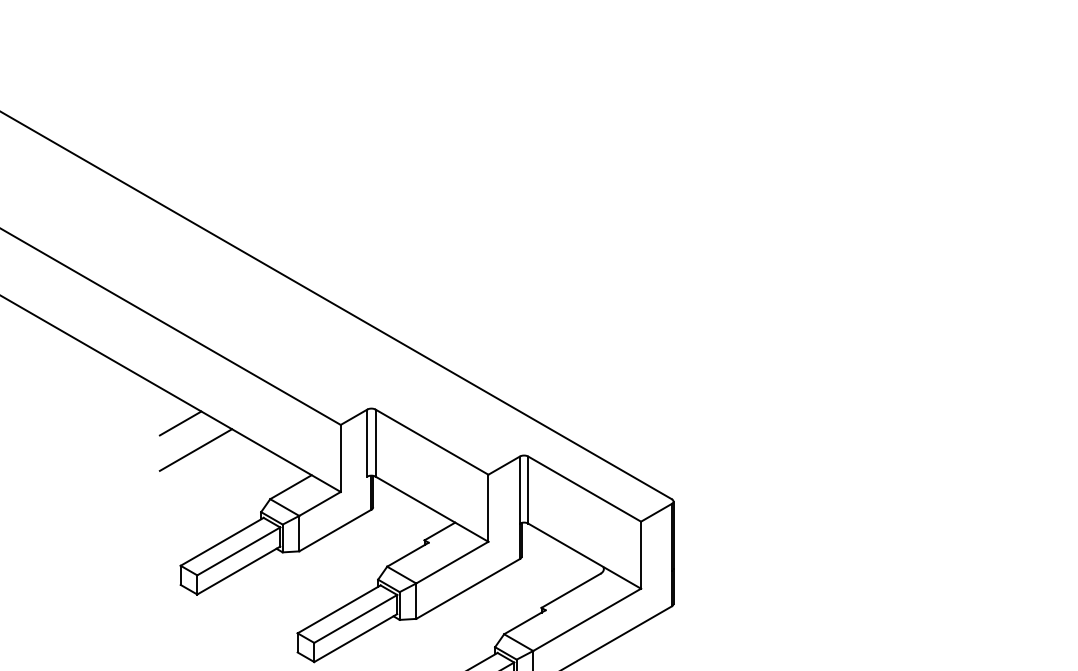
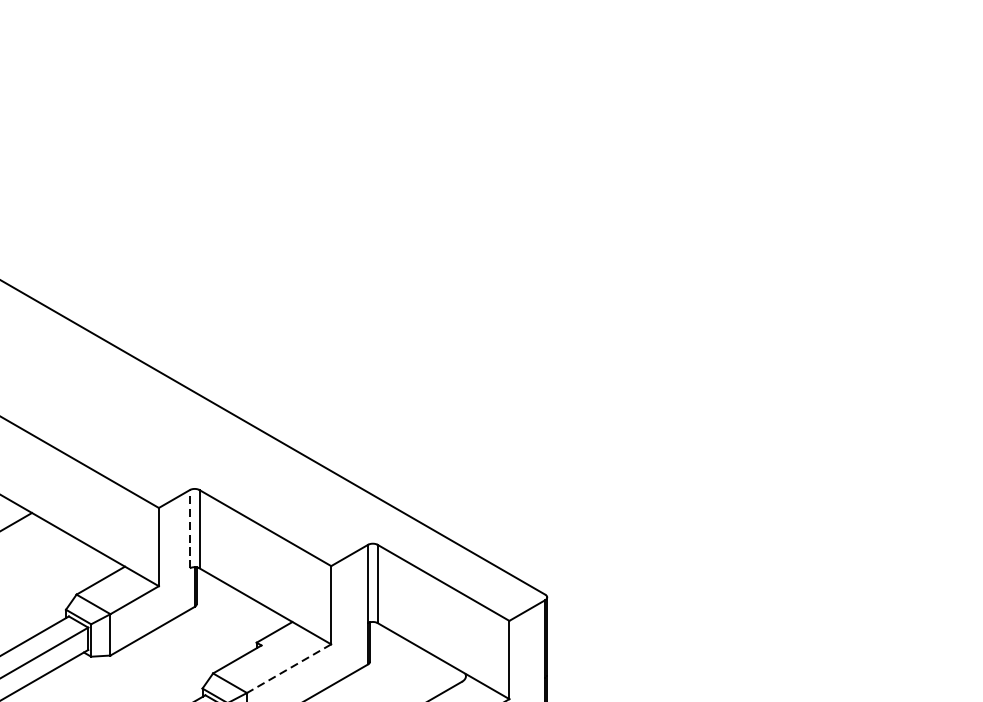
line: (367, 443) -> (190, 529), solid -> dashed
line: (452, 562) -> (289, 668), solid -> dashed

